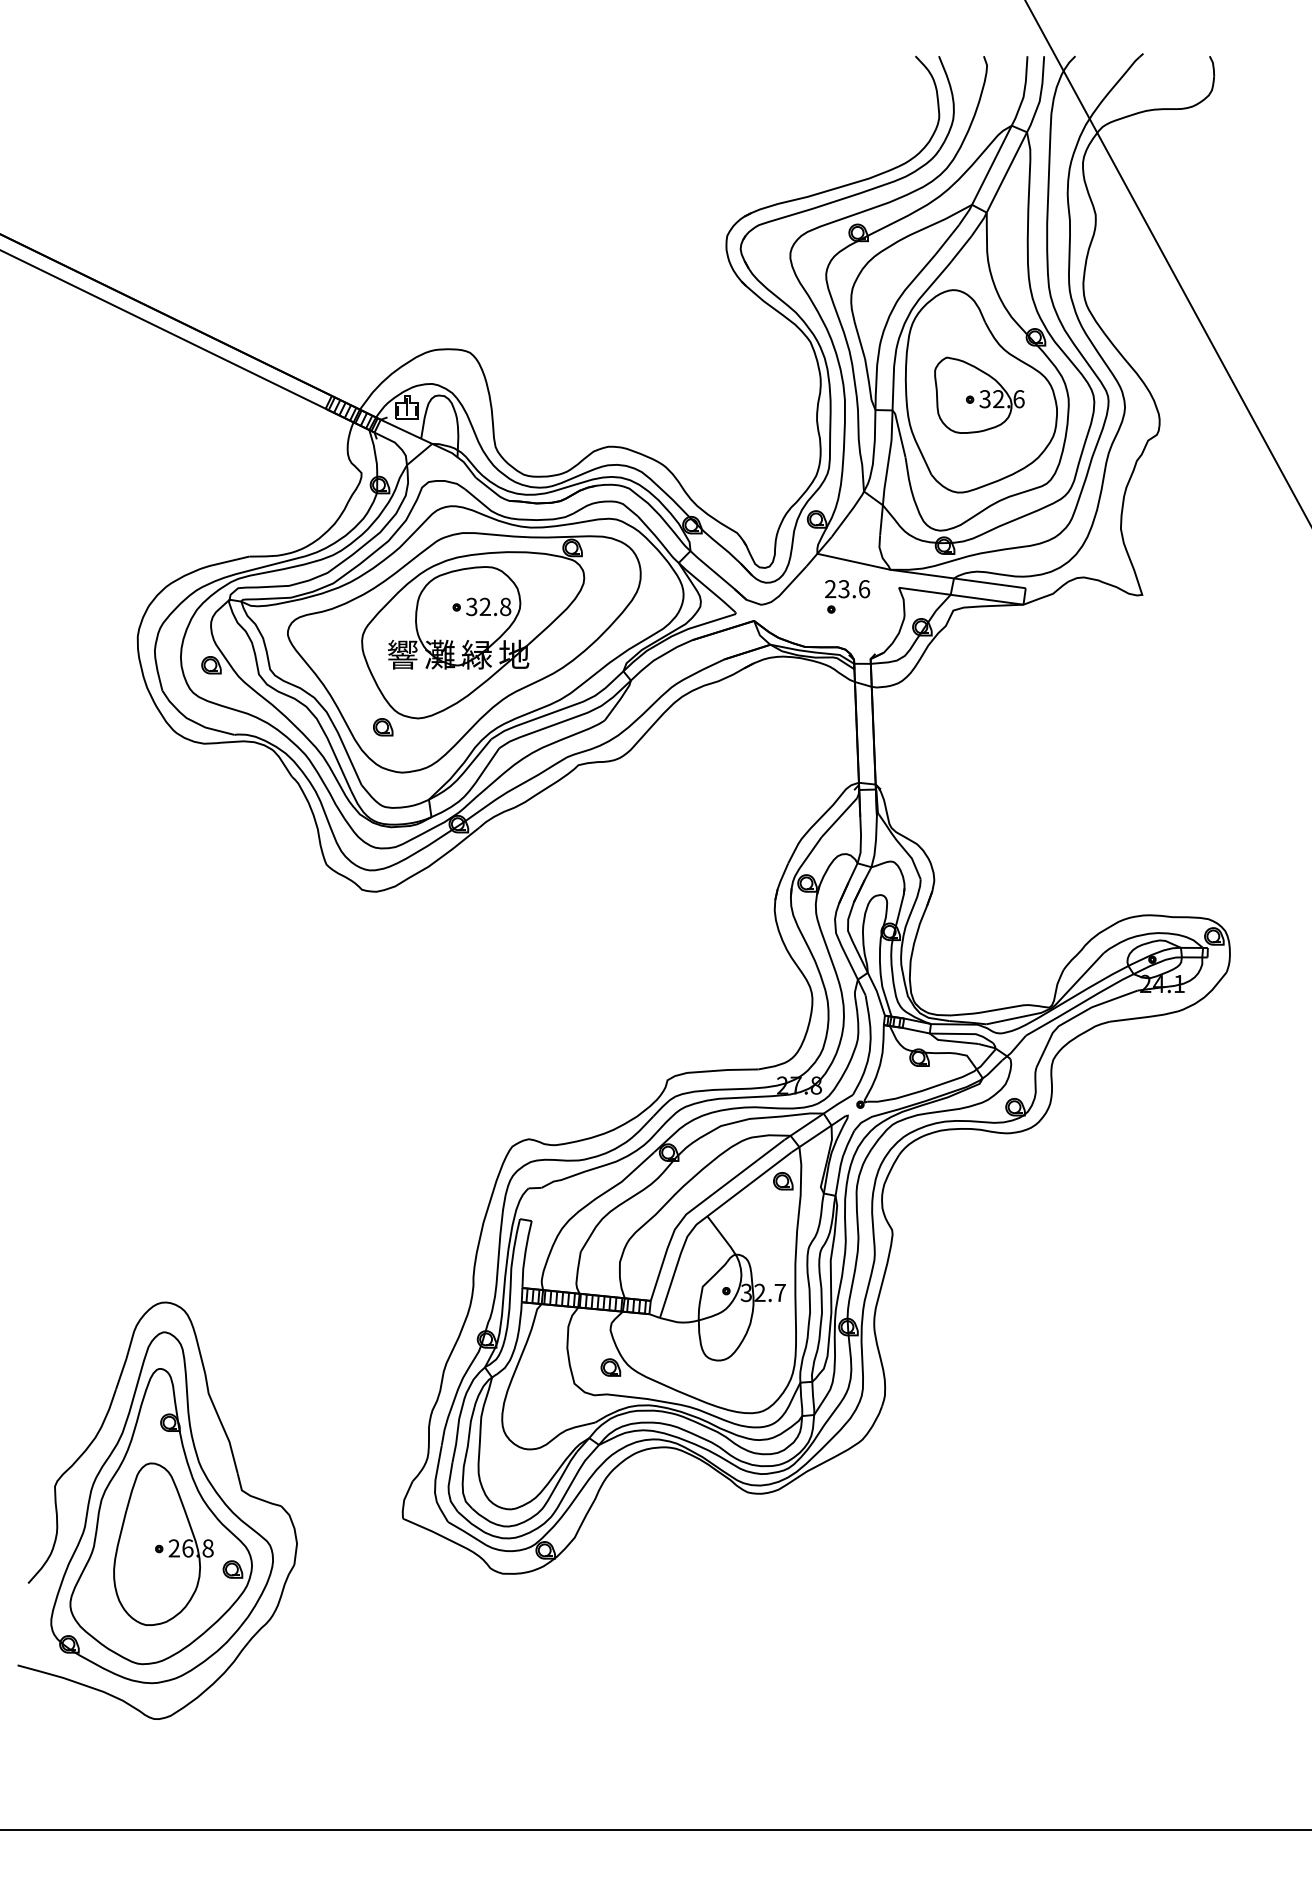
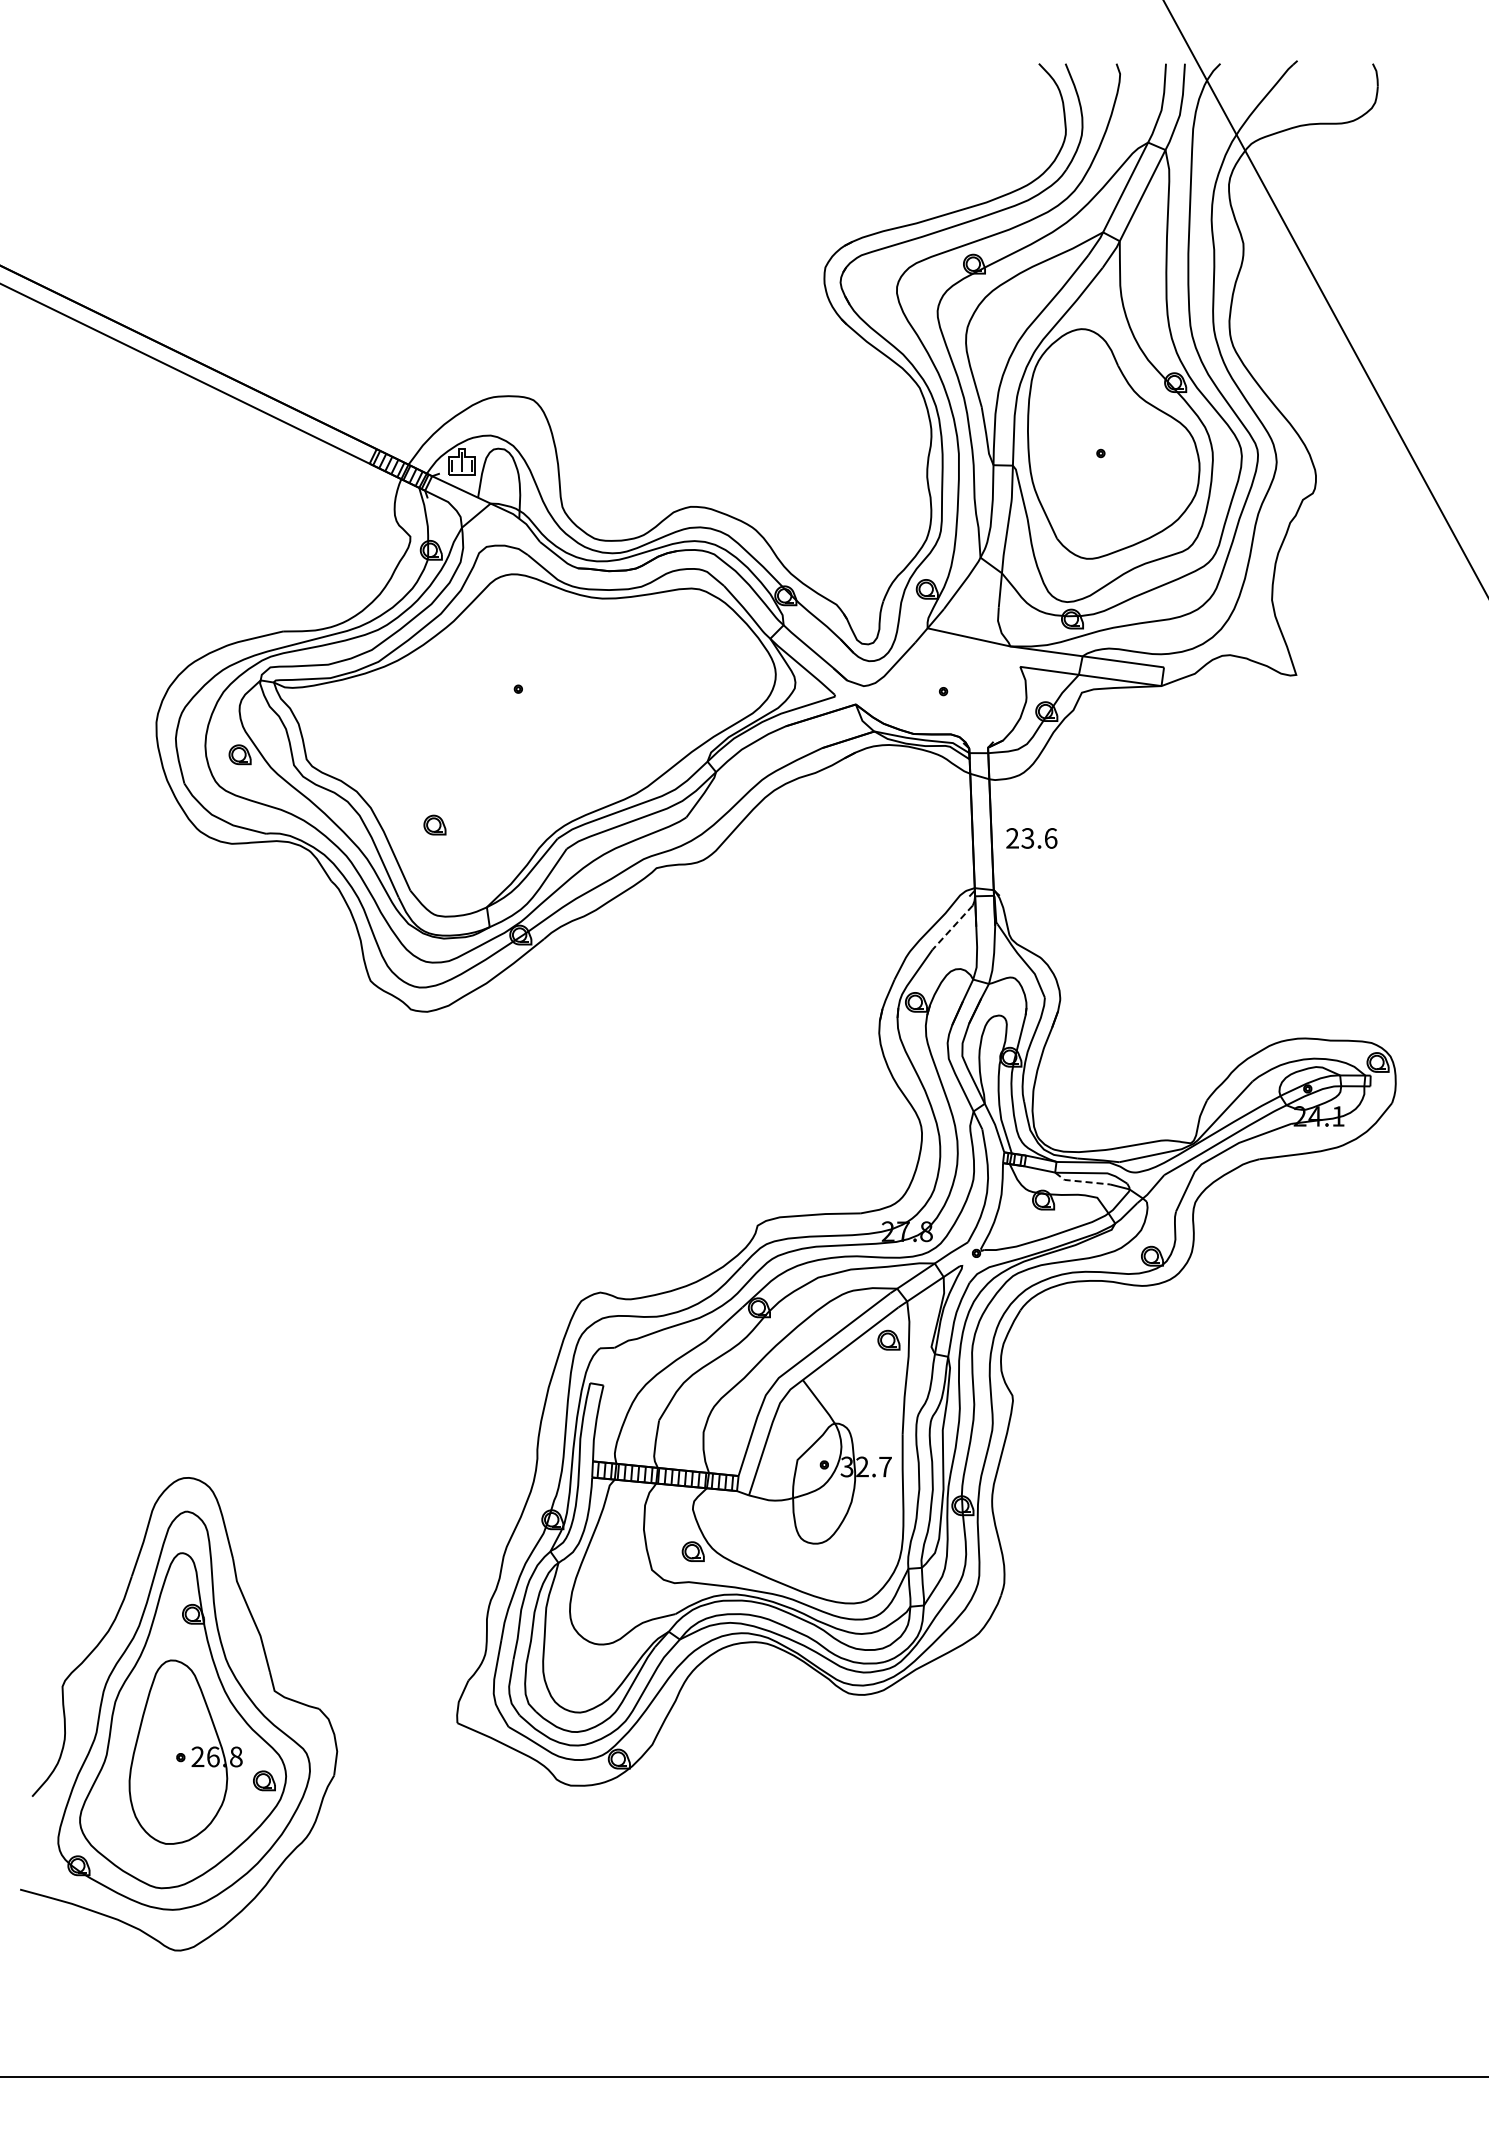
part: (979, 395) -> (1111, 448), removed
text: (847, 589) -> (1031, 838), moved
part: (463, 652) -> (526, 740), removed
line: (839, 817) -> (952, 927), solid -> dashed
line: (952, 1041) -> (1081, 1181), solid -> dashed

